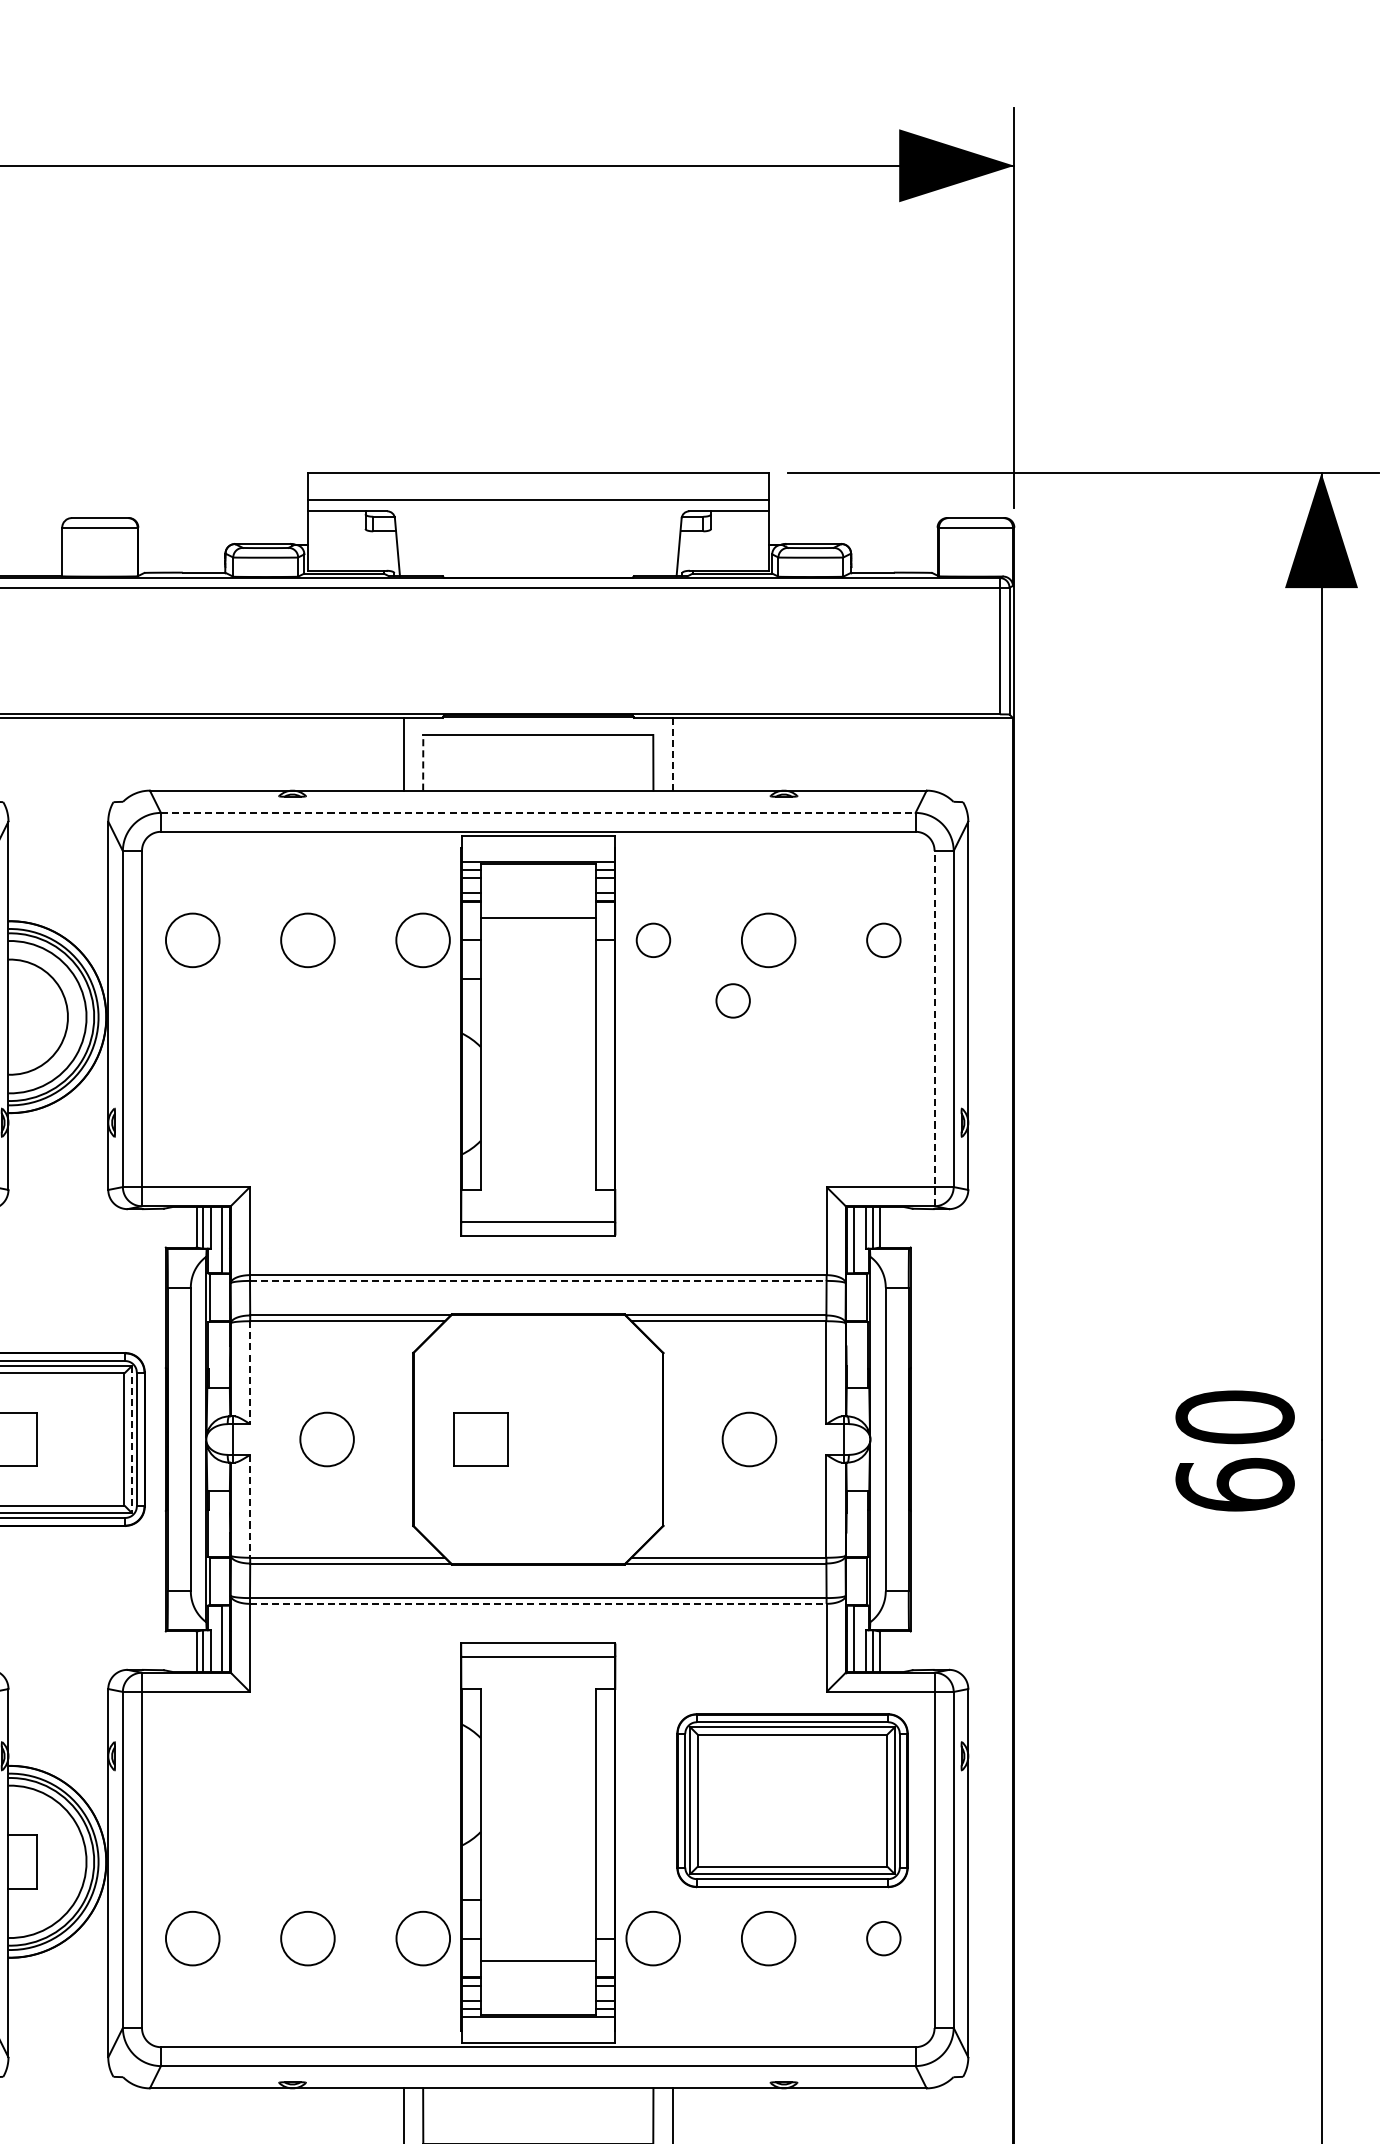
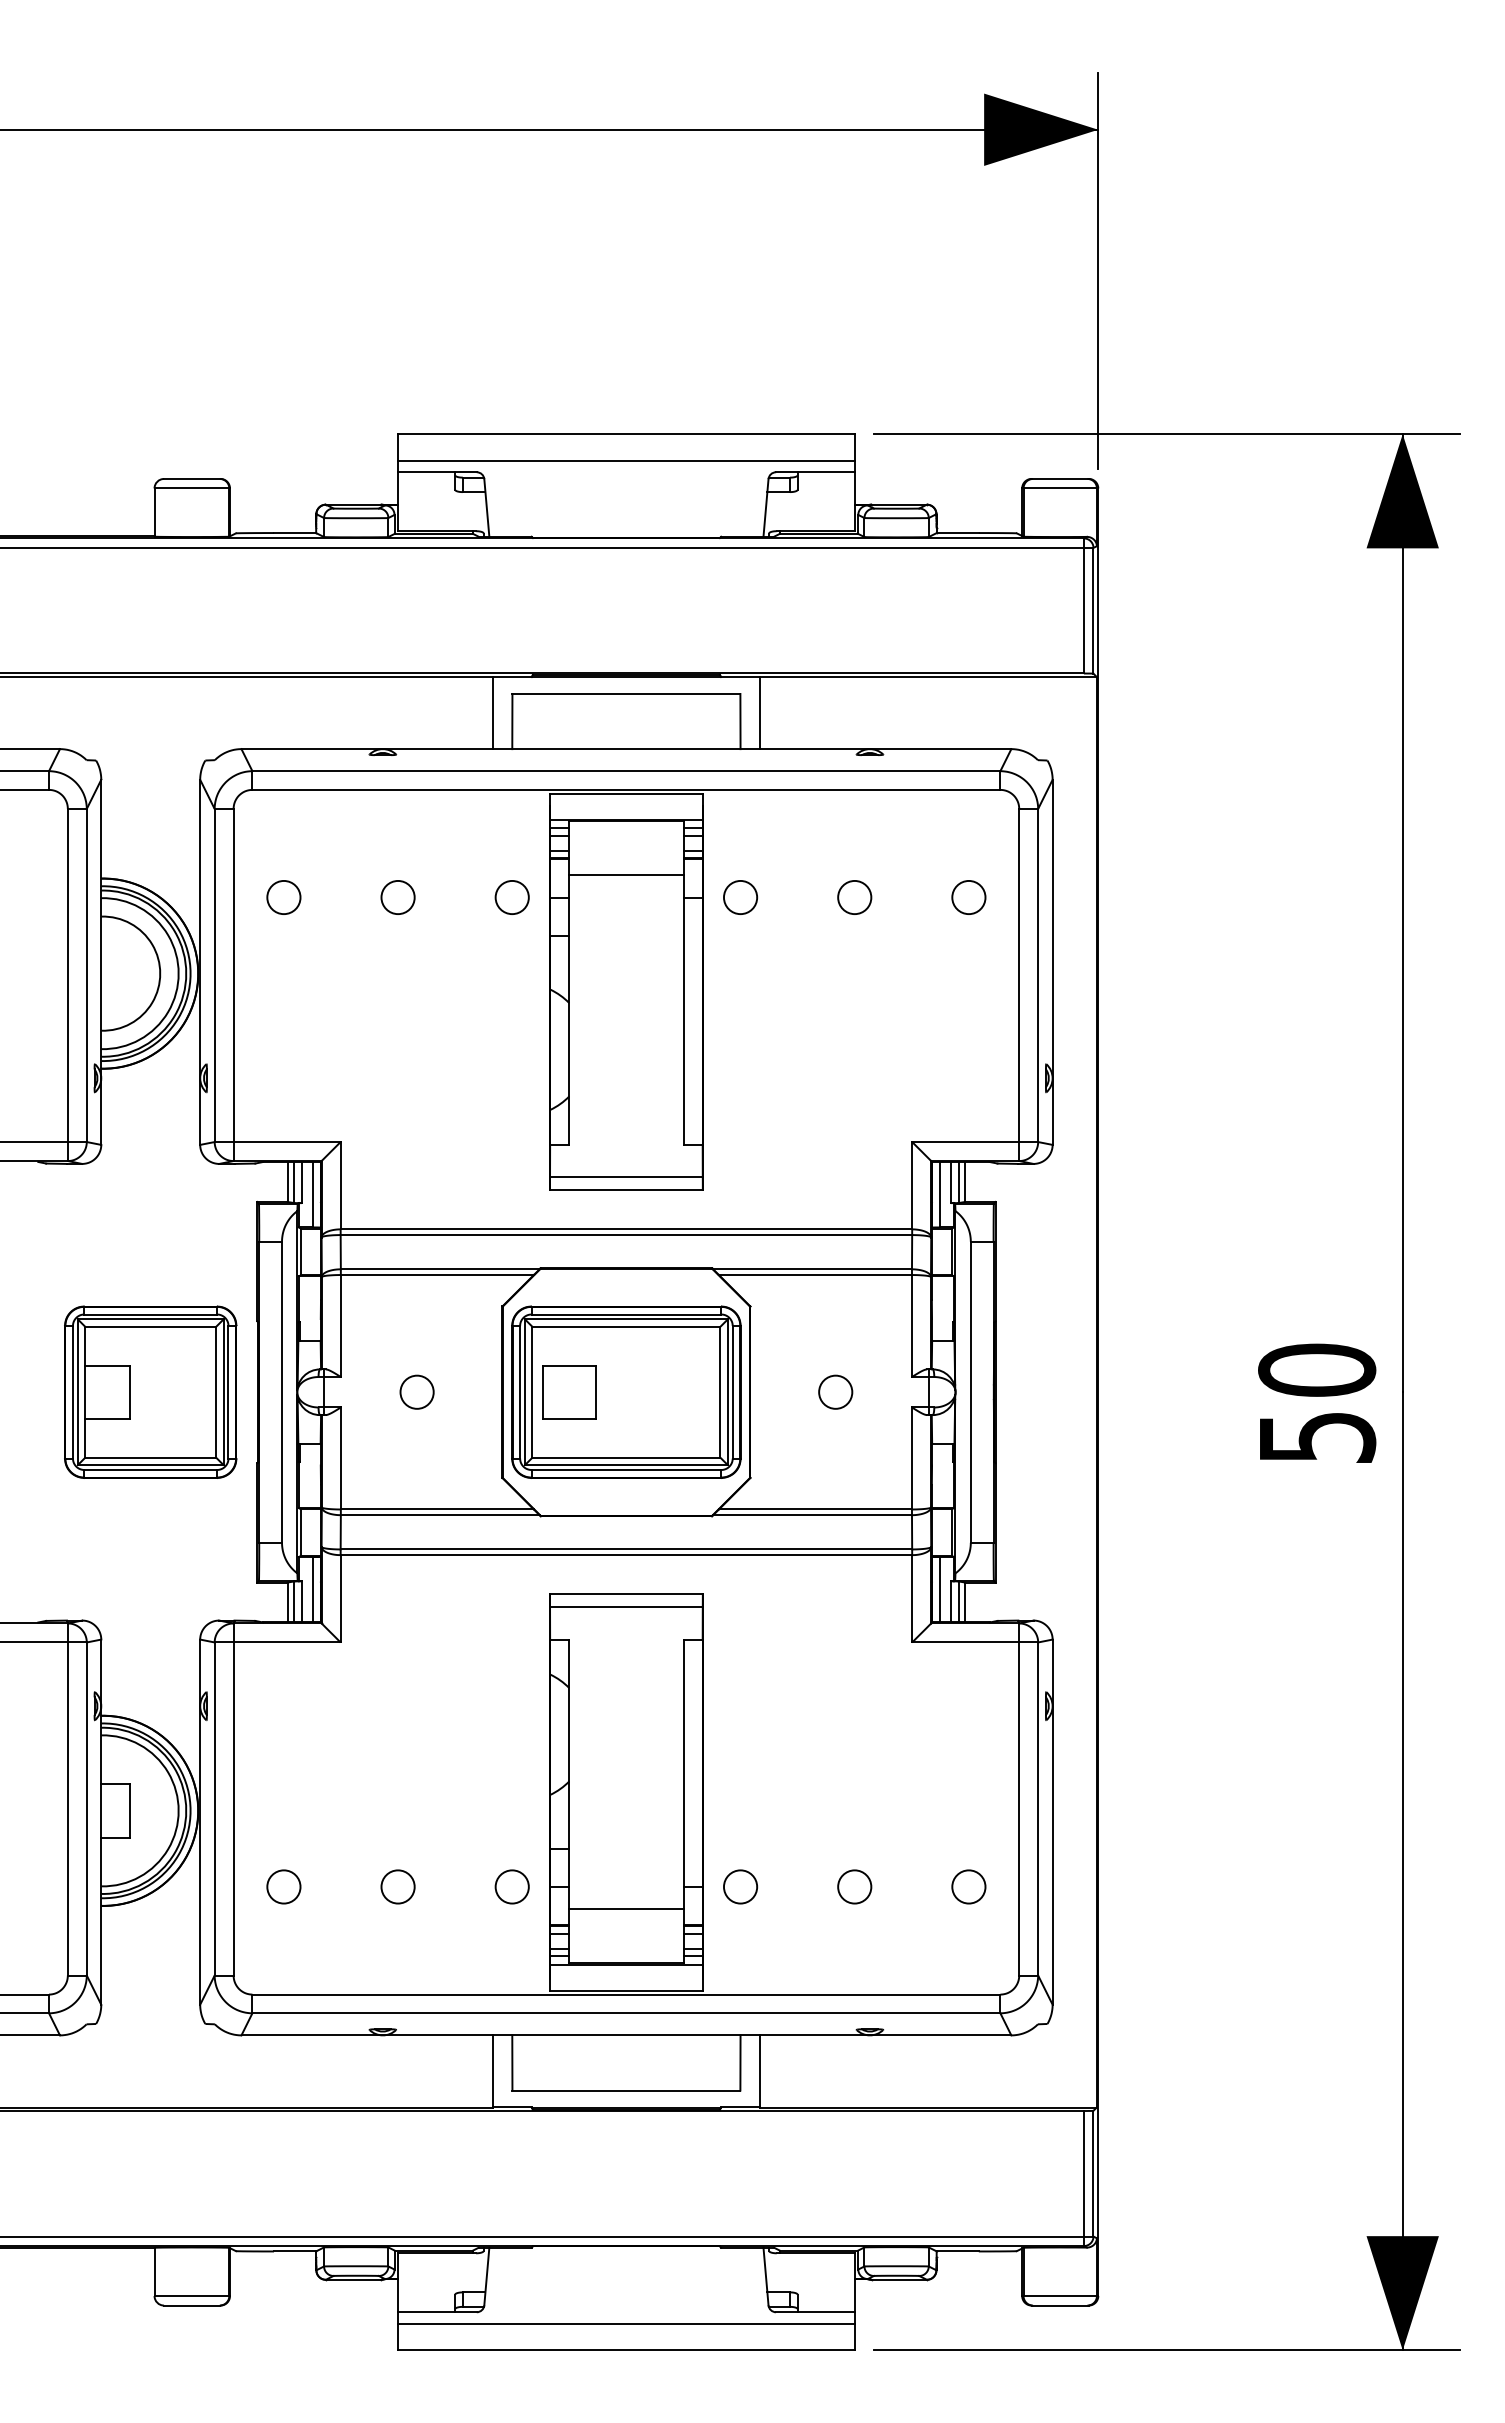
line: (672, 754) -> (759, 713), dashed -> solid
line: (423, 762) -> (512, 721), dashed -> solid
line: (538, 813) -> (626, 771), dashed -> solid
circle: (192, 940) -> (283, 897), size x0.62
circle: (307, 940) -> (397, 897), size x0.62
circle: (422, 940) -> (511, 897), size x0.62
circle: (768, 940) -> (854, 897), size x0.62
circle: (733, 1000) -> (819, 957), removed
line: (934, 1028) -> (1019, 984), dashed -> solid
line: (538, 1281) -> (626, 1235), dashed -> solid
line: (249, 1373) -> (340, 1326), dashed -> solid
circle: (326, 1438) -> (416, 1391), size x0.62
circle: (749, 1438) -> (835, 1391), size x0.62
line: (131, 1439) -> (223, 1392), dashed -> solid
text: (1235, 1484) -> (1317, 1436), 60 -> 50
line: (249, 1506) -> (340, 1458), dashed -> solid
line: (538, 1604) -> (626, 1555), dashed -> solid
part: (792, 1799) -> (626, 1391), moved
circle: (192, 1938) -> (283, 1886), size x0.62
circle: (307, 1938) -> (397, 1886), size x0.62
circle: (422, 1938) -> (511, 1886), size x0.62
circle: (653, 1938) -> (740, 1886), size x0.62
circle: (768, 1938) -> (854, 1886), size x0.62

